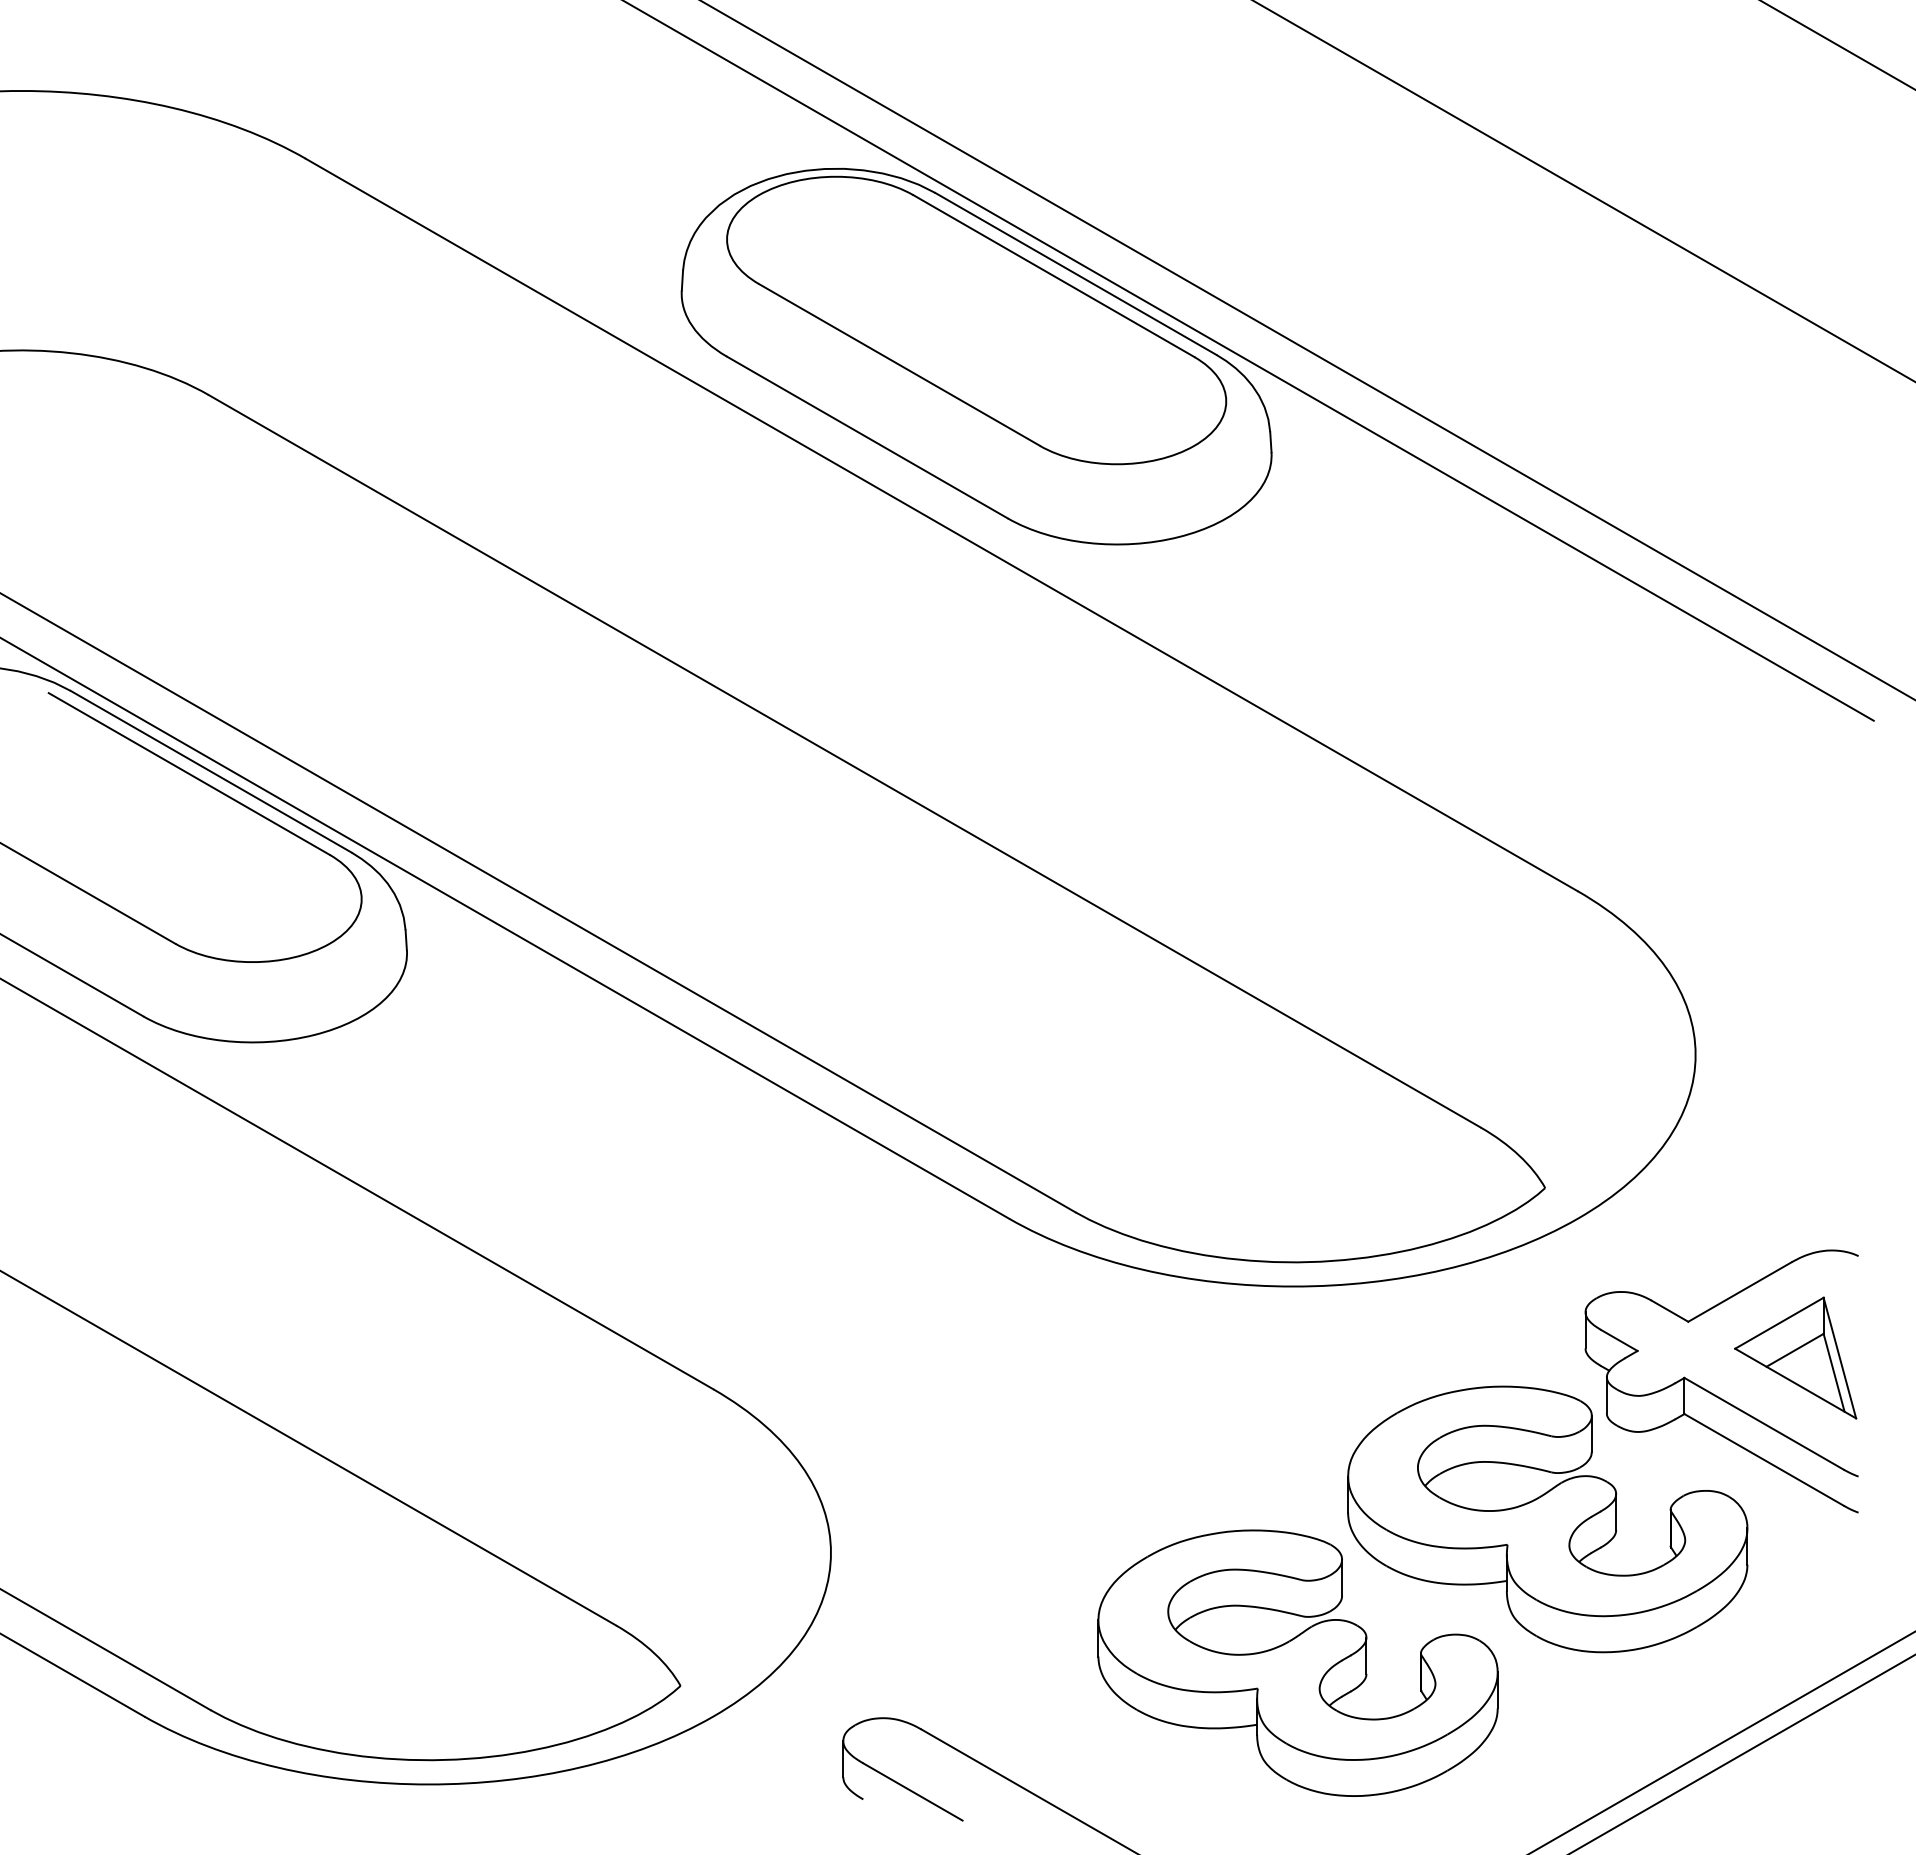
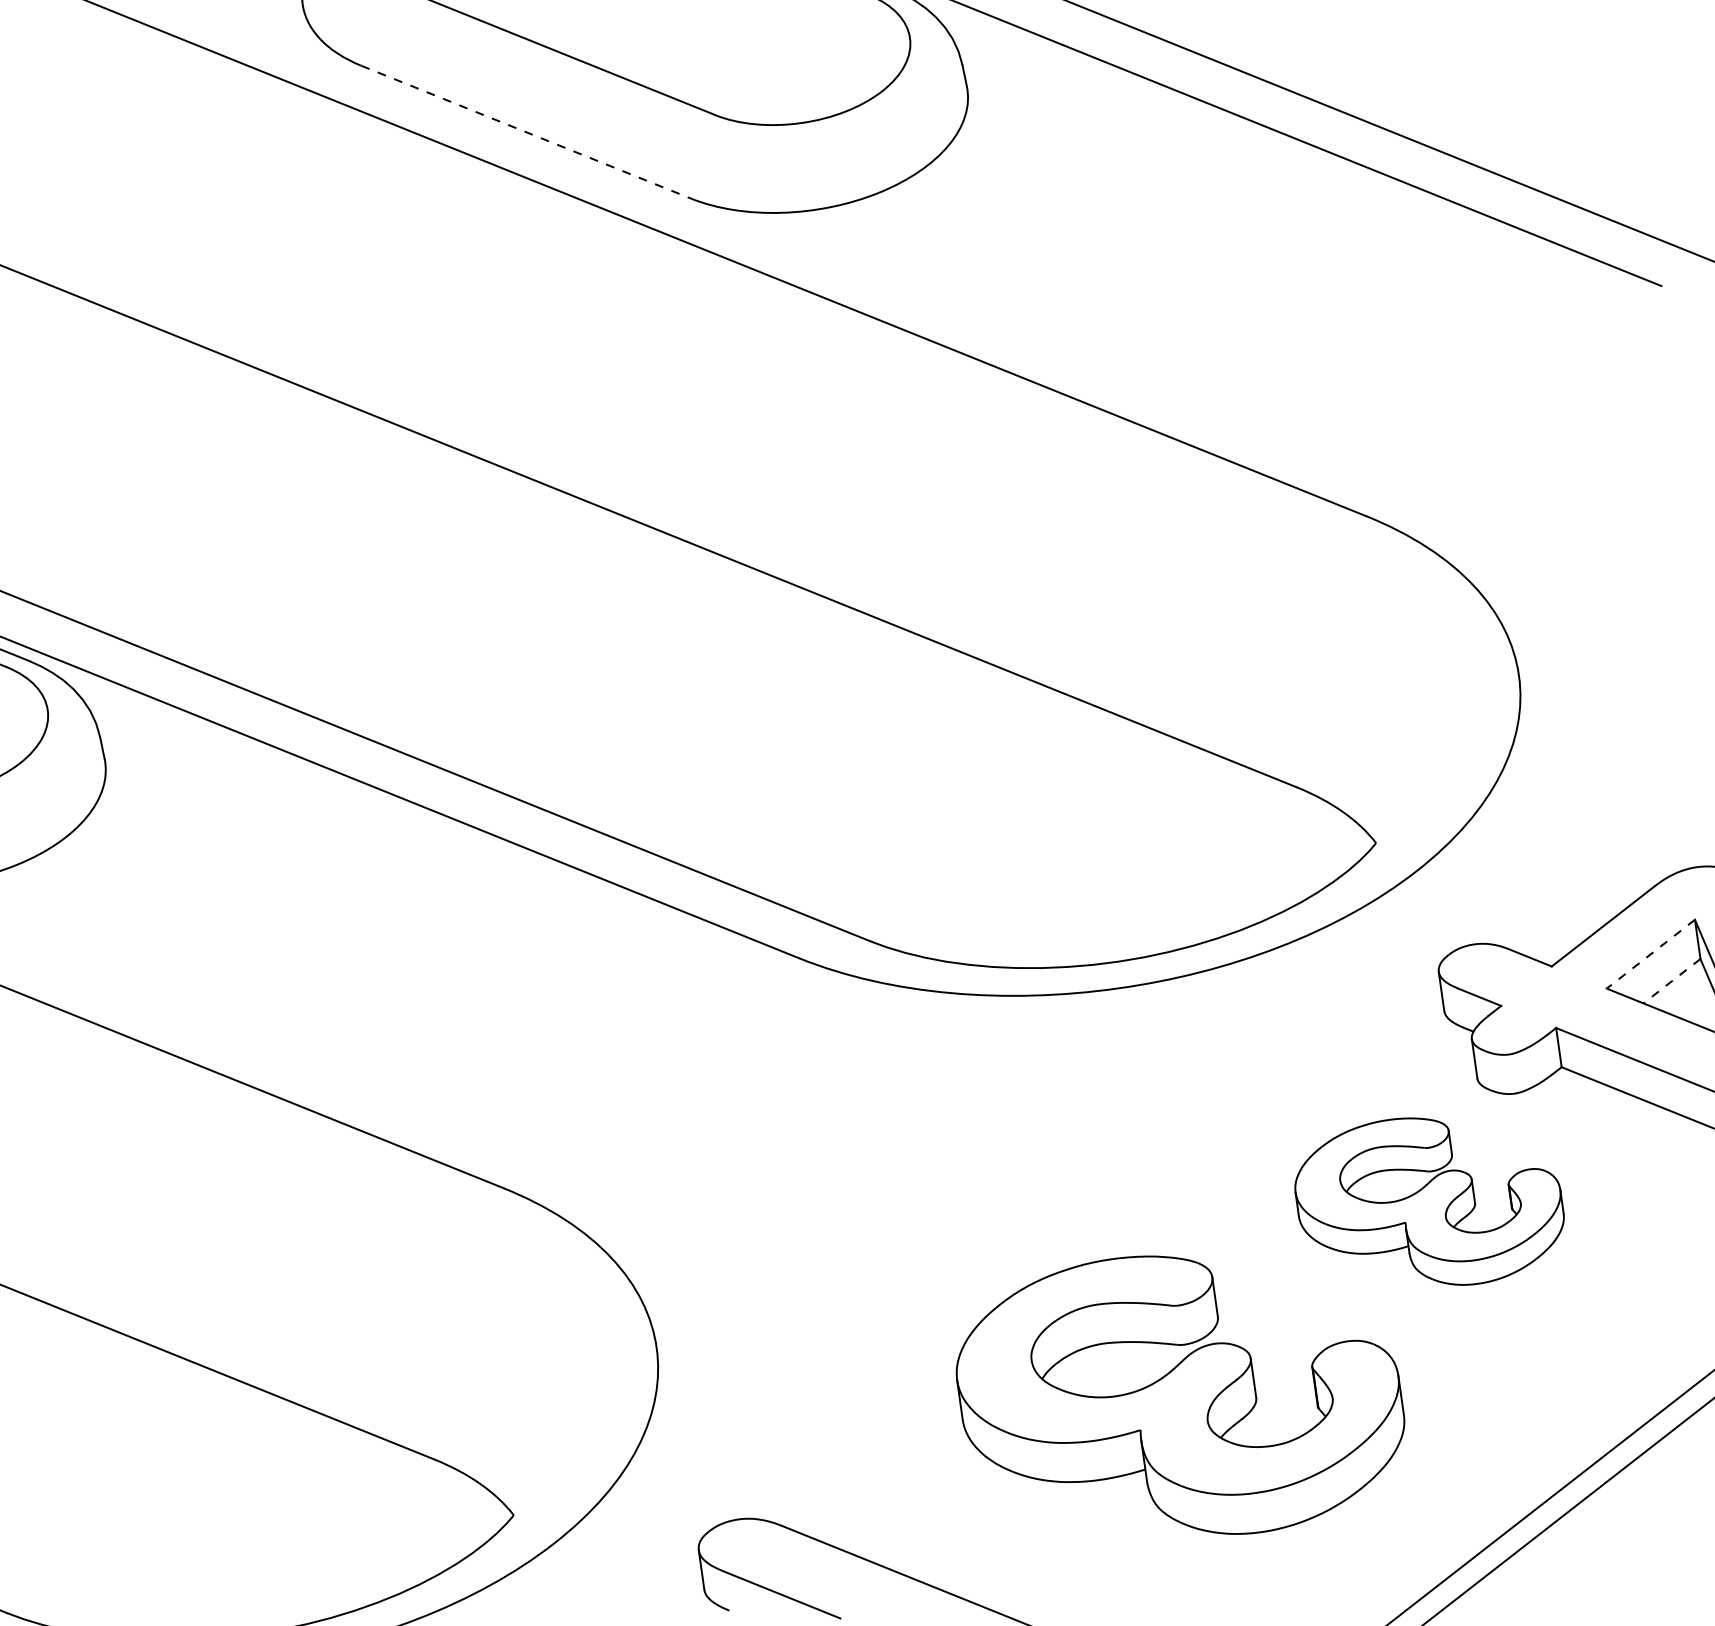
line: (867, 437) -> (526, 132), solid -> dashed
line: (1778, 1323) -> (1649, 954), solid -> dashed
line: (1795, 1350) -> (1672, 981), solid -> dashed
part: (1547, 1519) -> (1429, 1202), size x0.6

